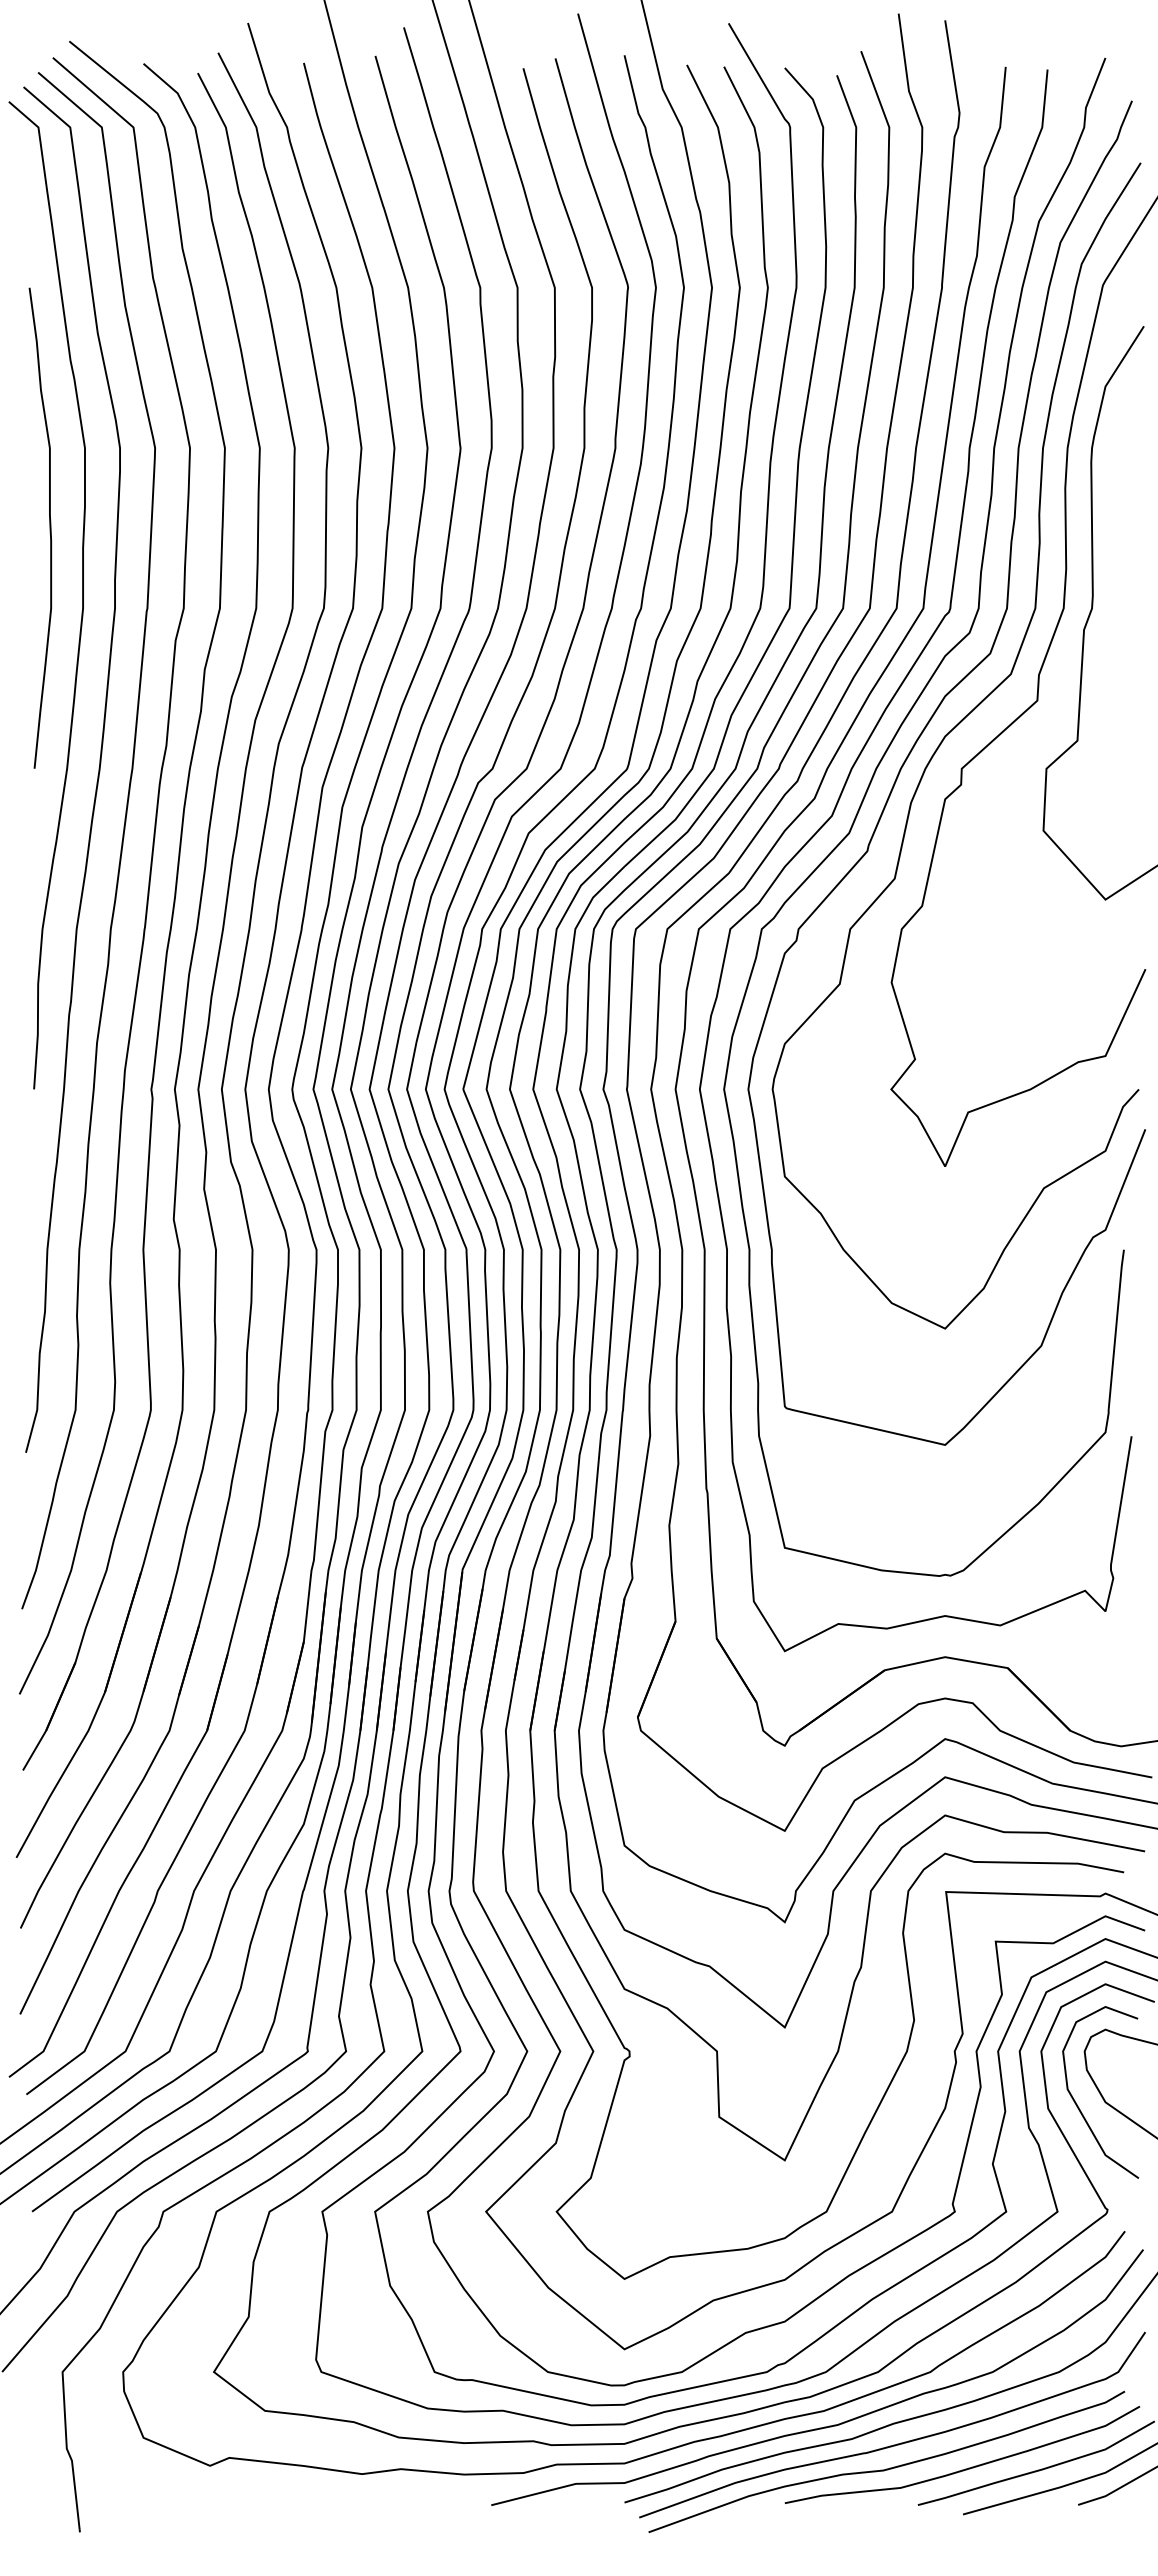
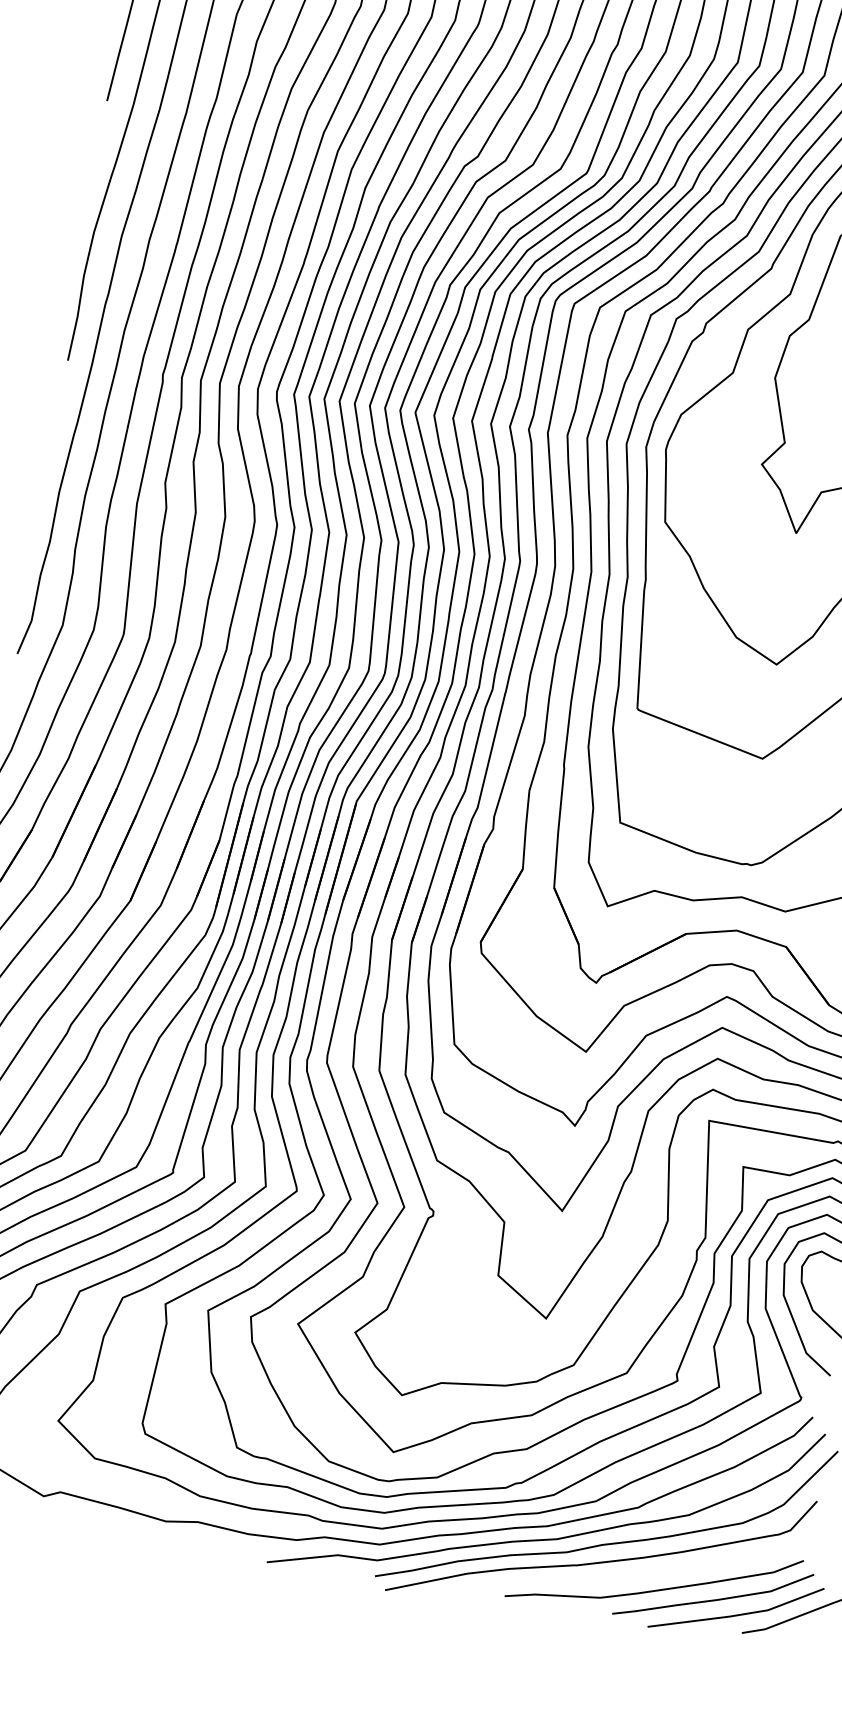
curve: (886, 2468) -> (591, 1580), removed

